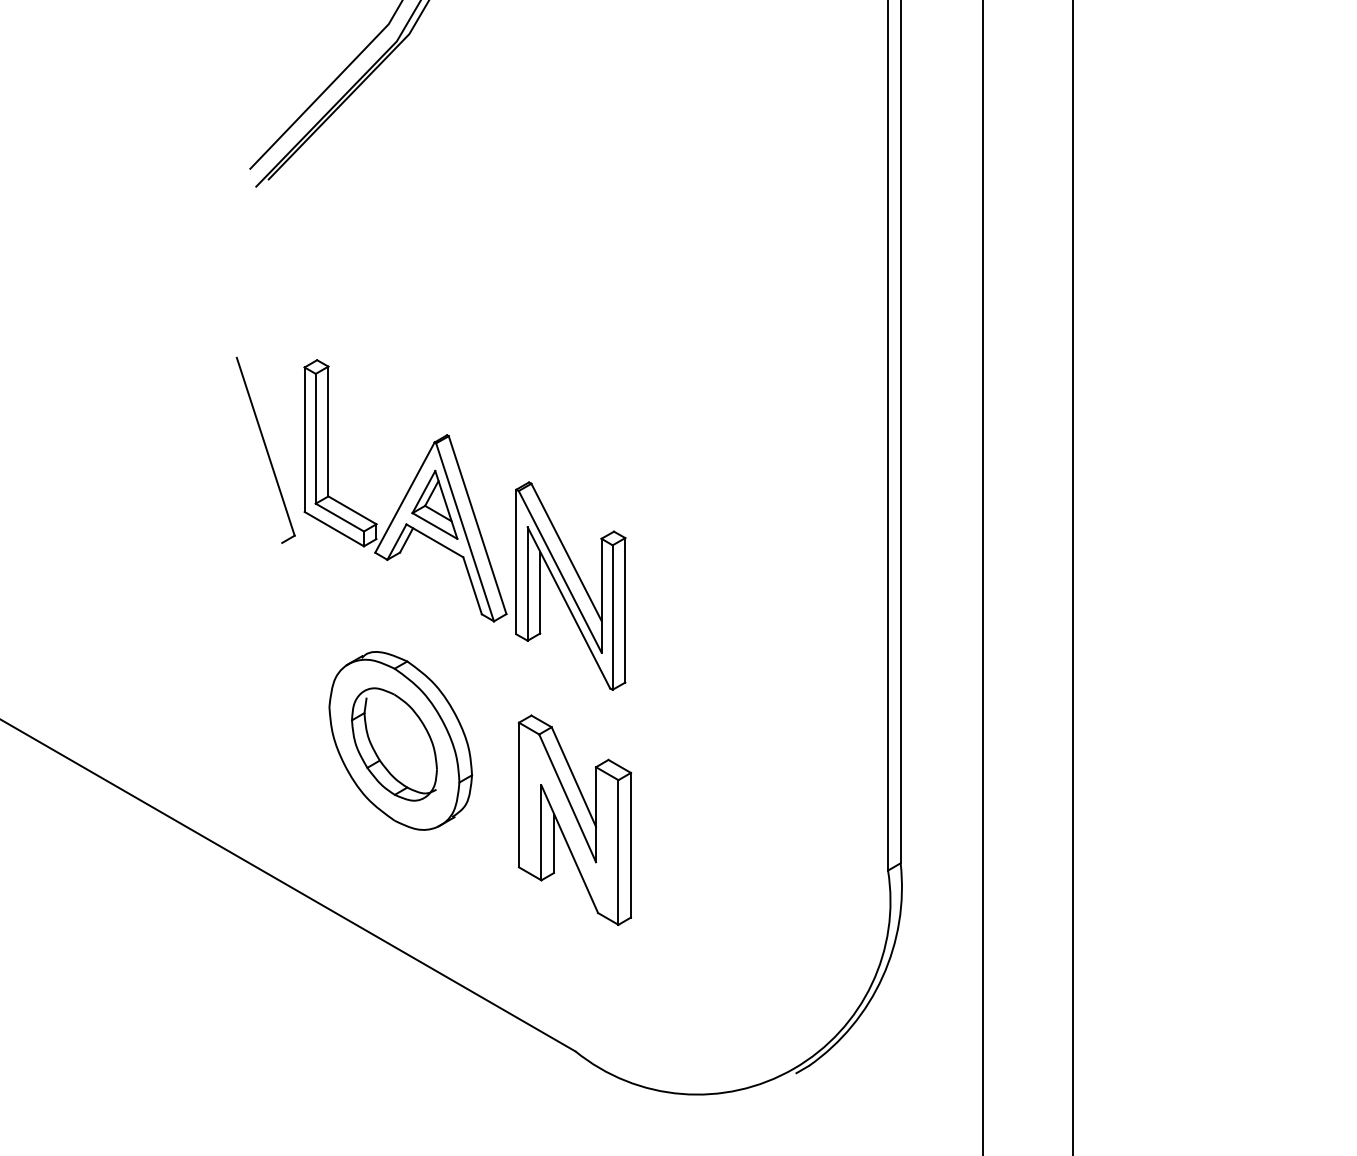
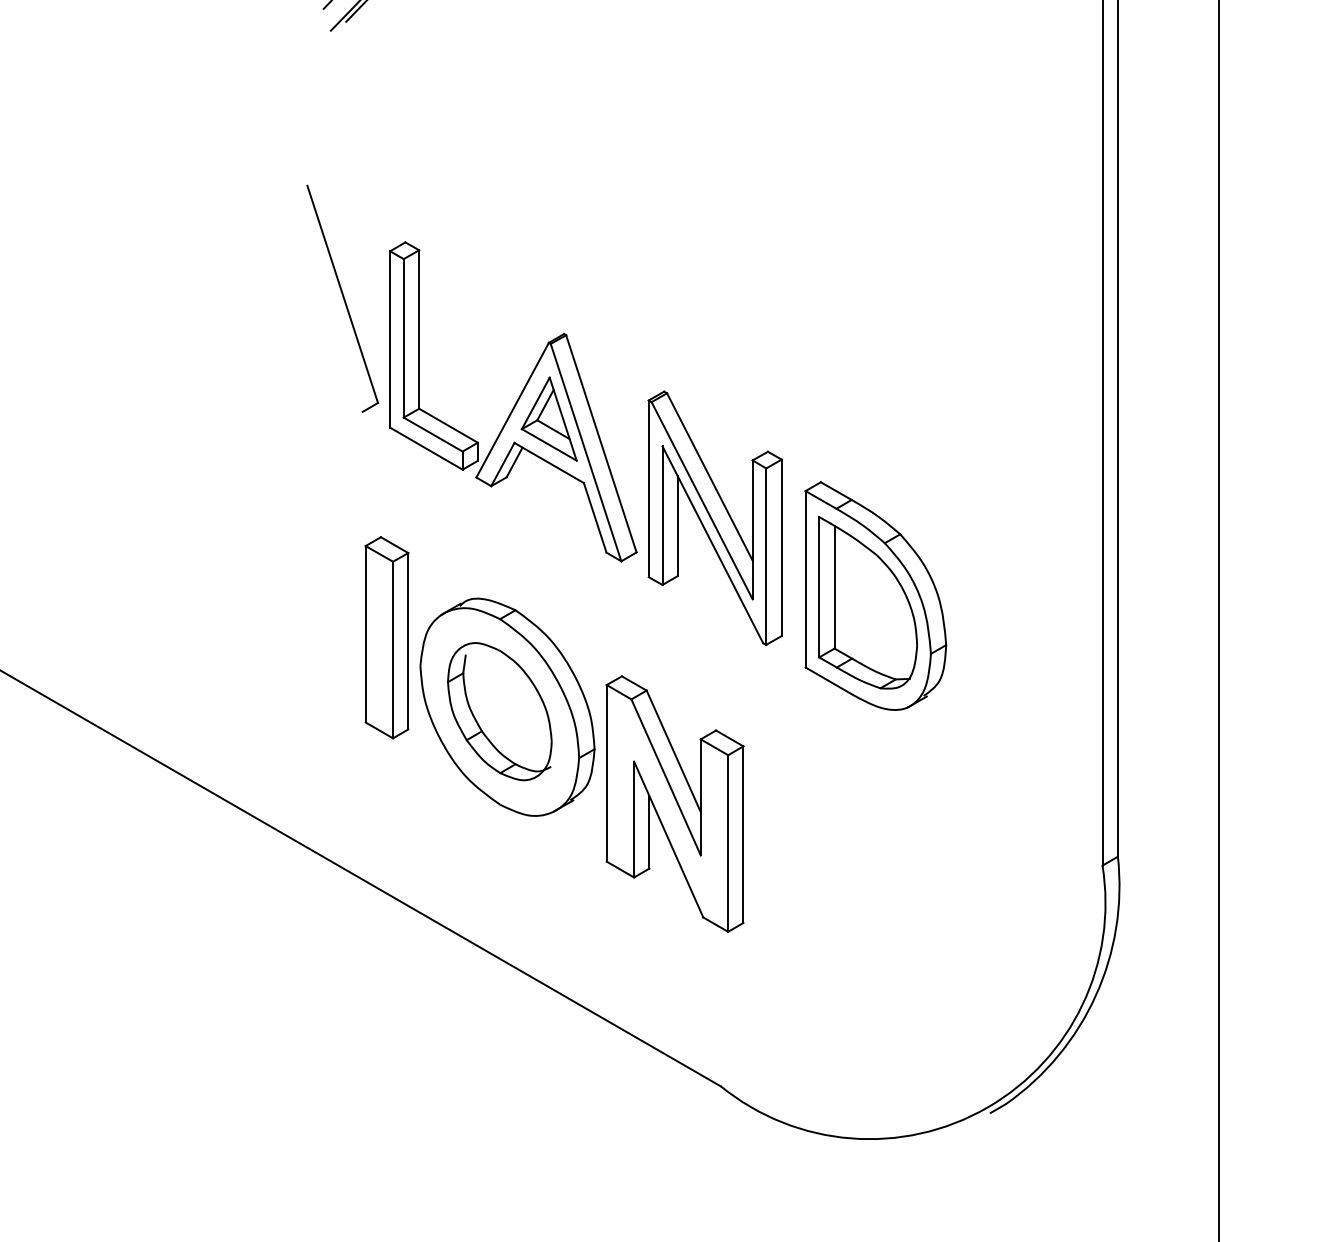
part: (265, 449) -> (342, 297), moved
part: (702, 649) -> (875, 595), added
part: (301, 683) -> (386, 637), added
part: (574, 819) -> (674, 803), moved

